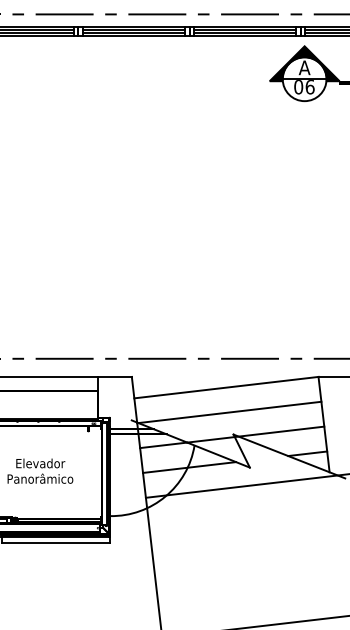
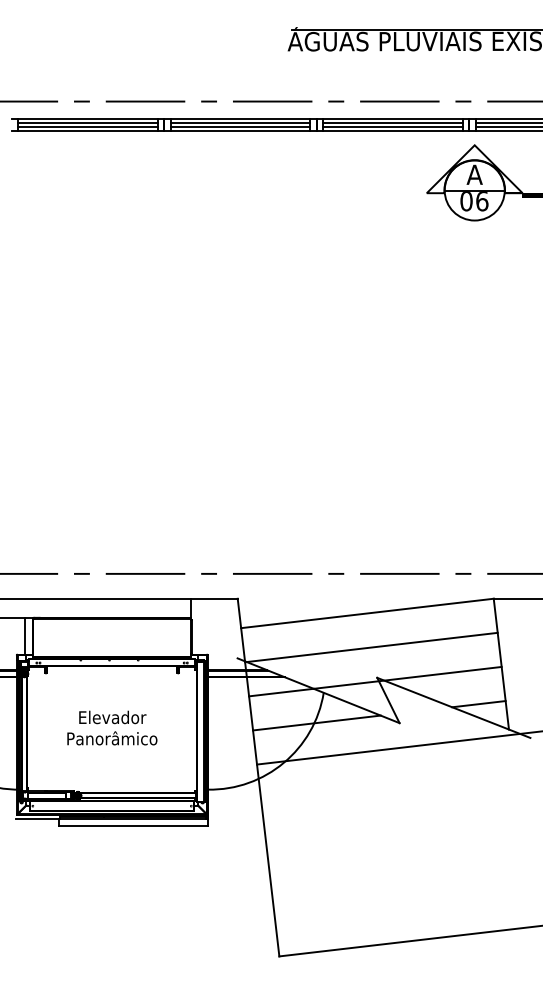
fill: (304, 63) -> (474, 169), removed

